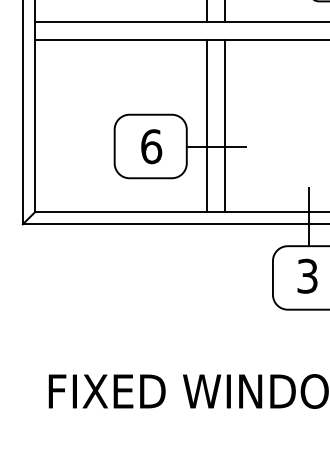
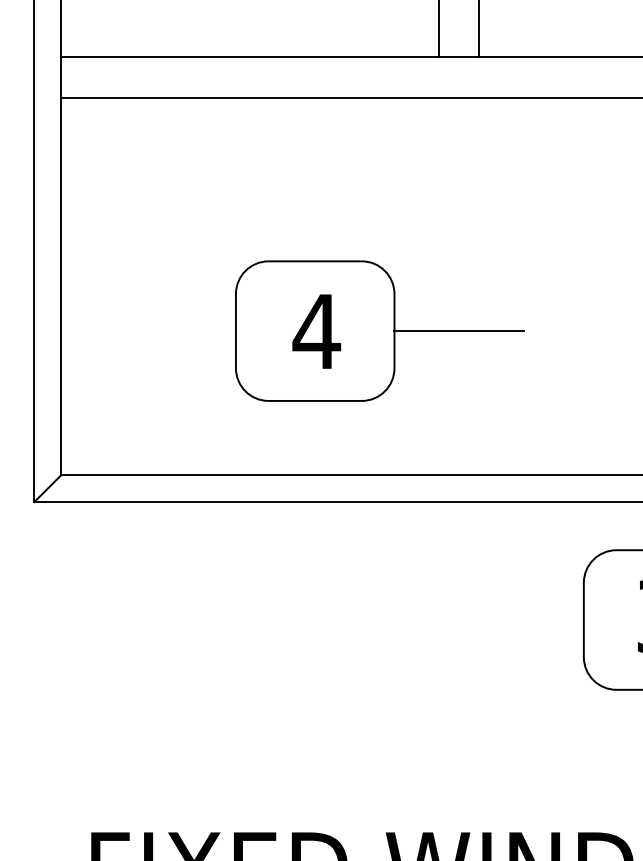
line: (206, 126) -> (437, 287), removed
line: (225, 126) -> (479, 287), removed
text: (151, 146) -> (316, 331), 6 -> 4

